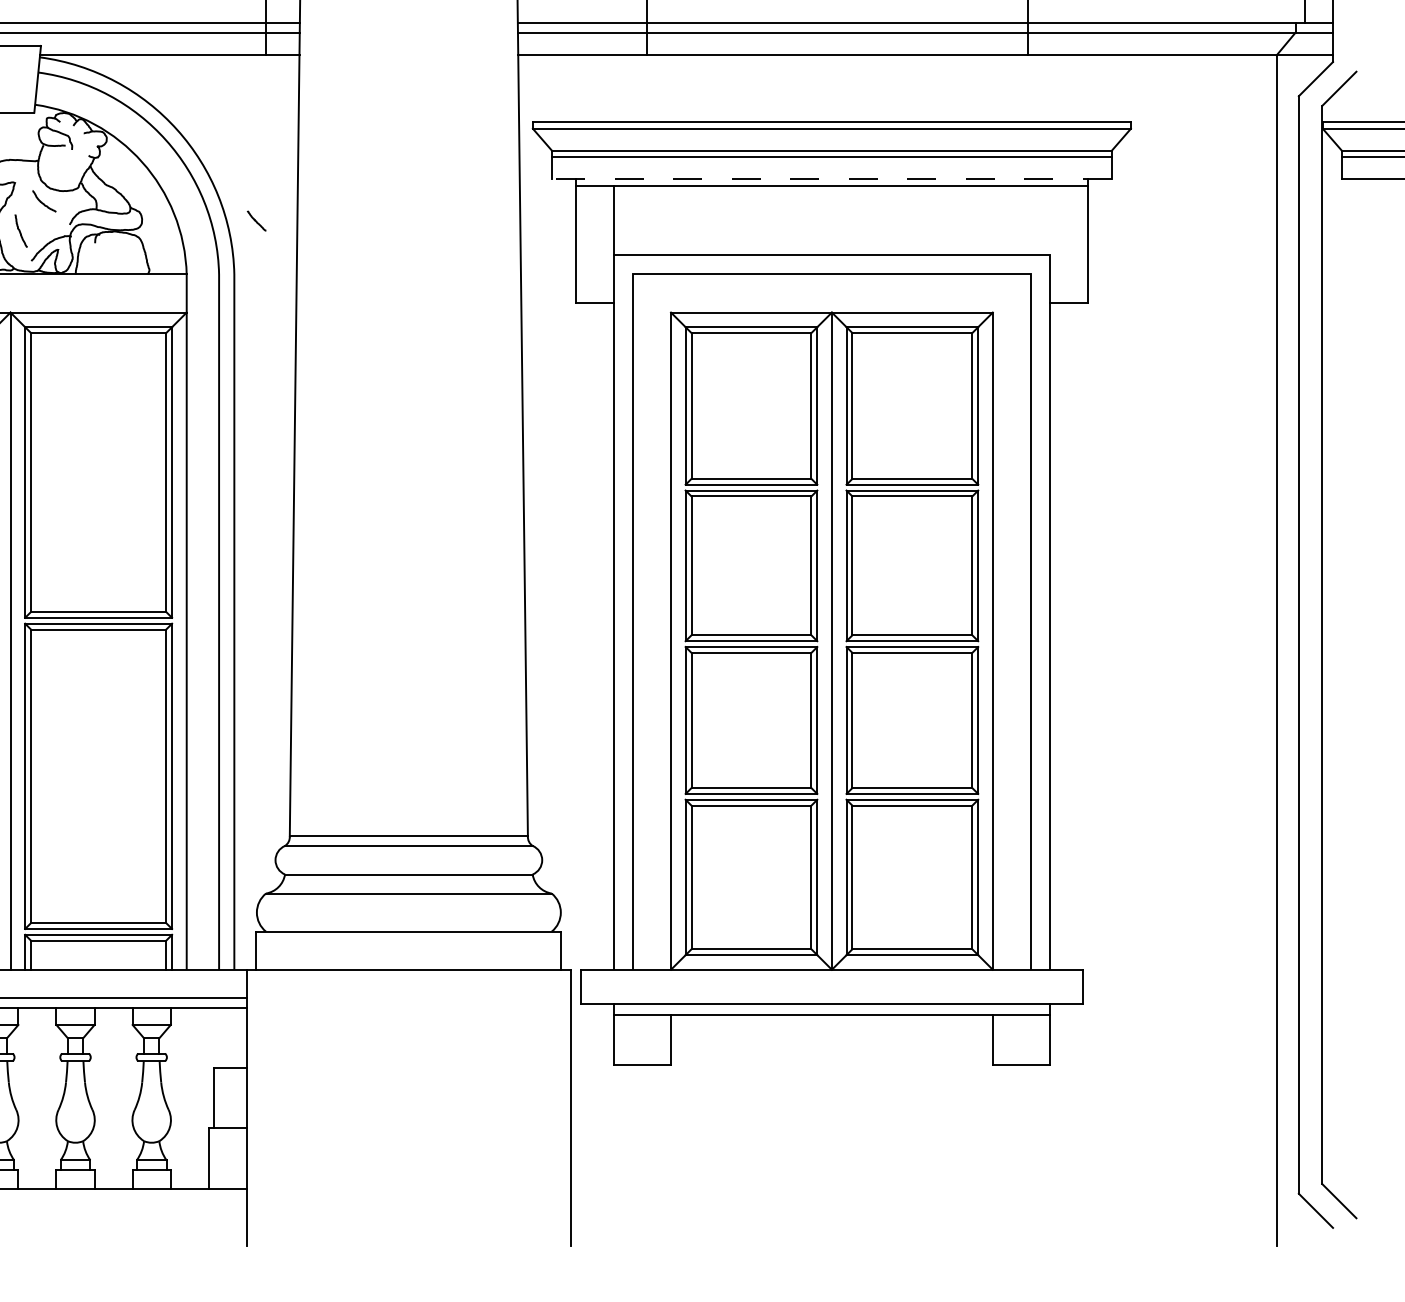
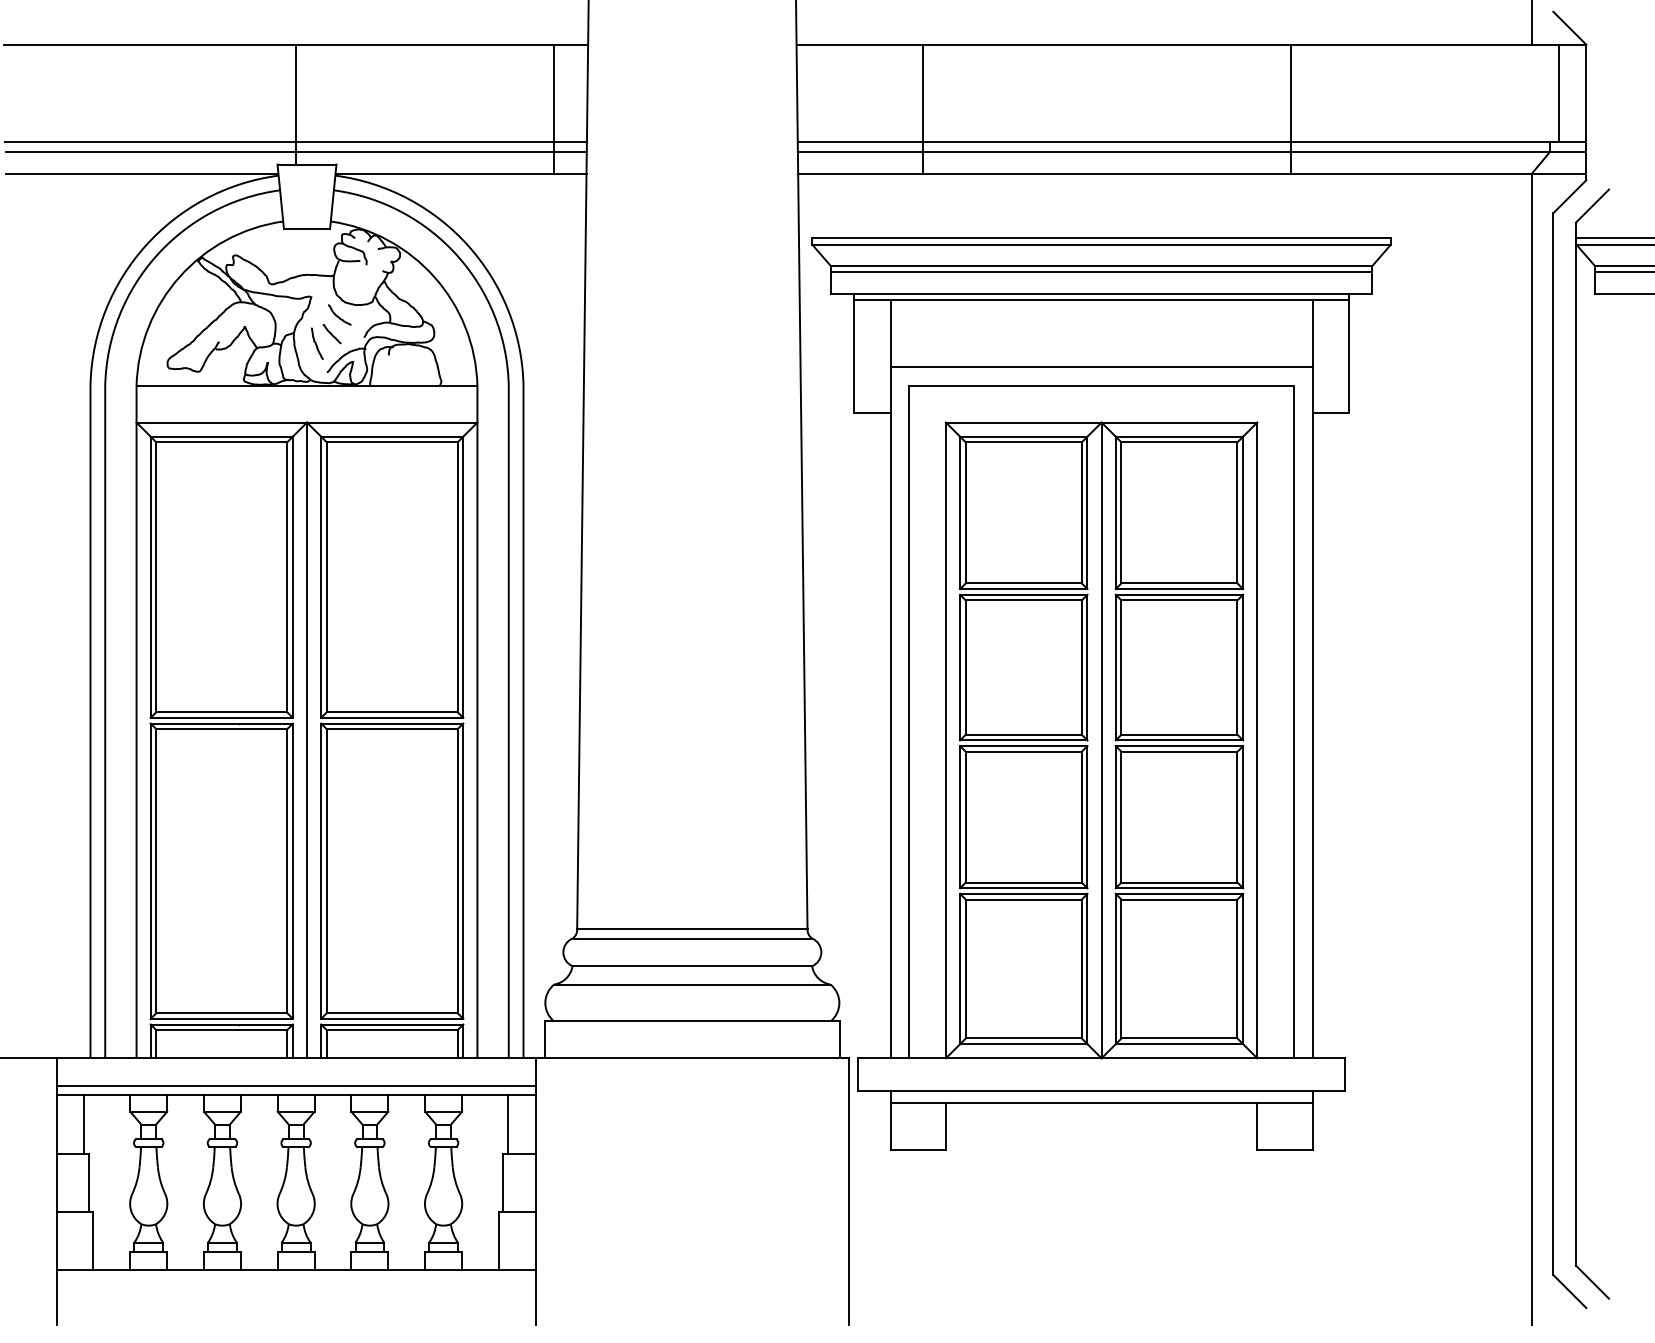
line: (831, 179) -> (1101, 293), dashed -> solid
line: (1049, 220) -> (1312, 333), added
line: (256, 221) -> (331, 334), moved
line: (218, 1038) -> (508, 1124), added

